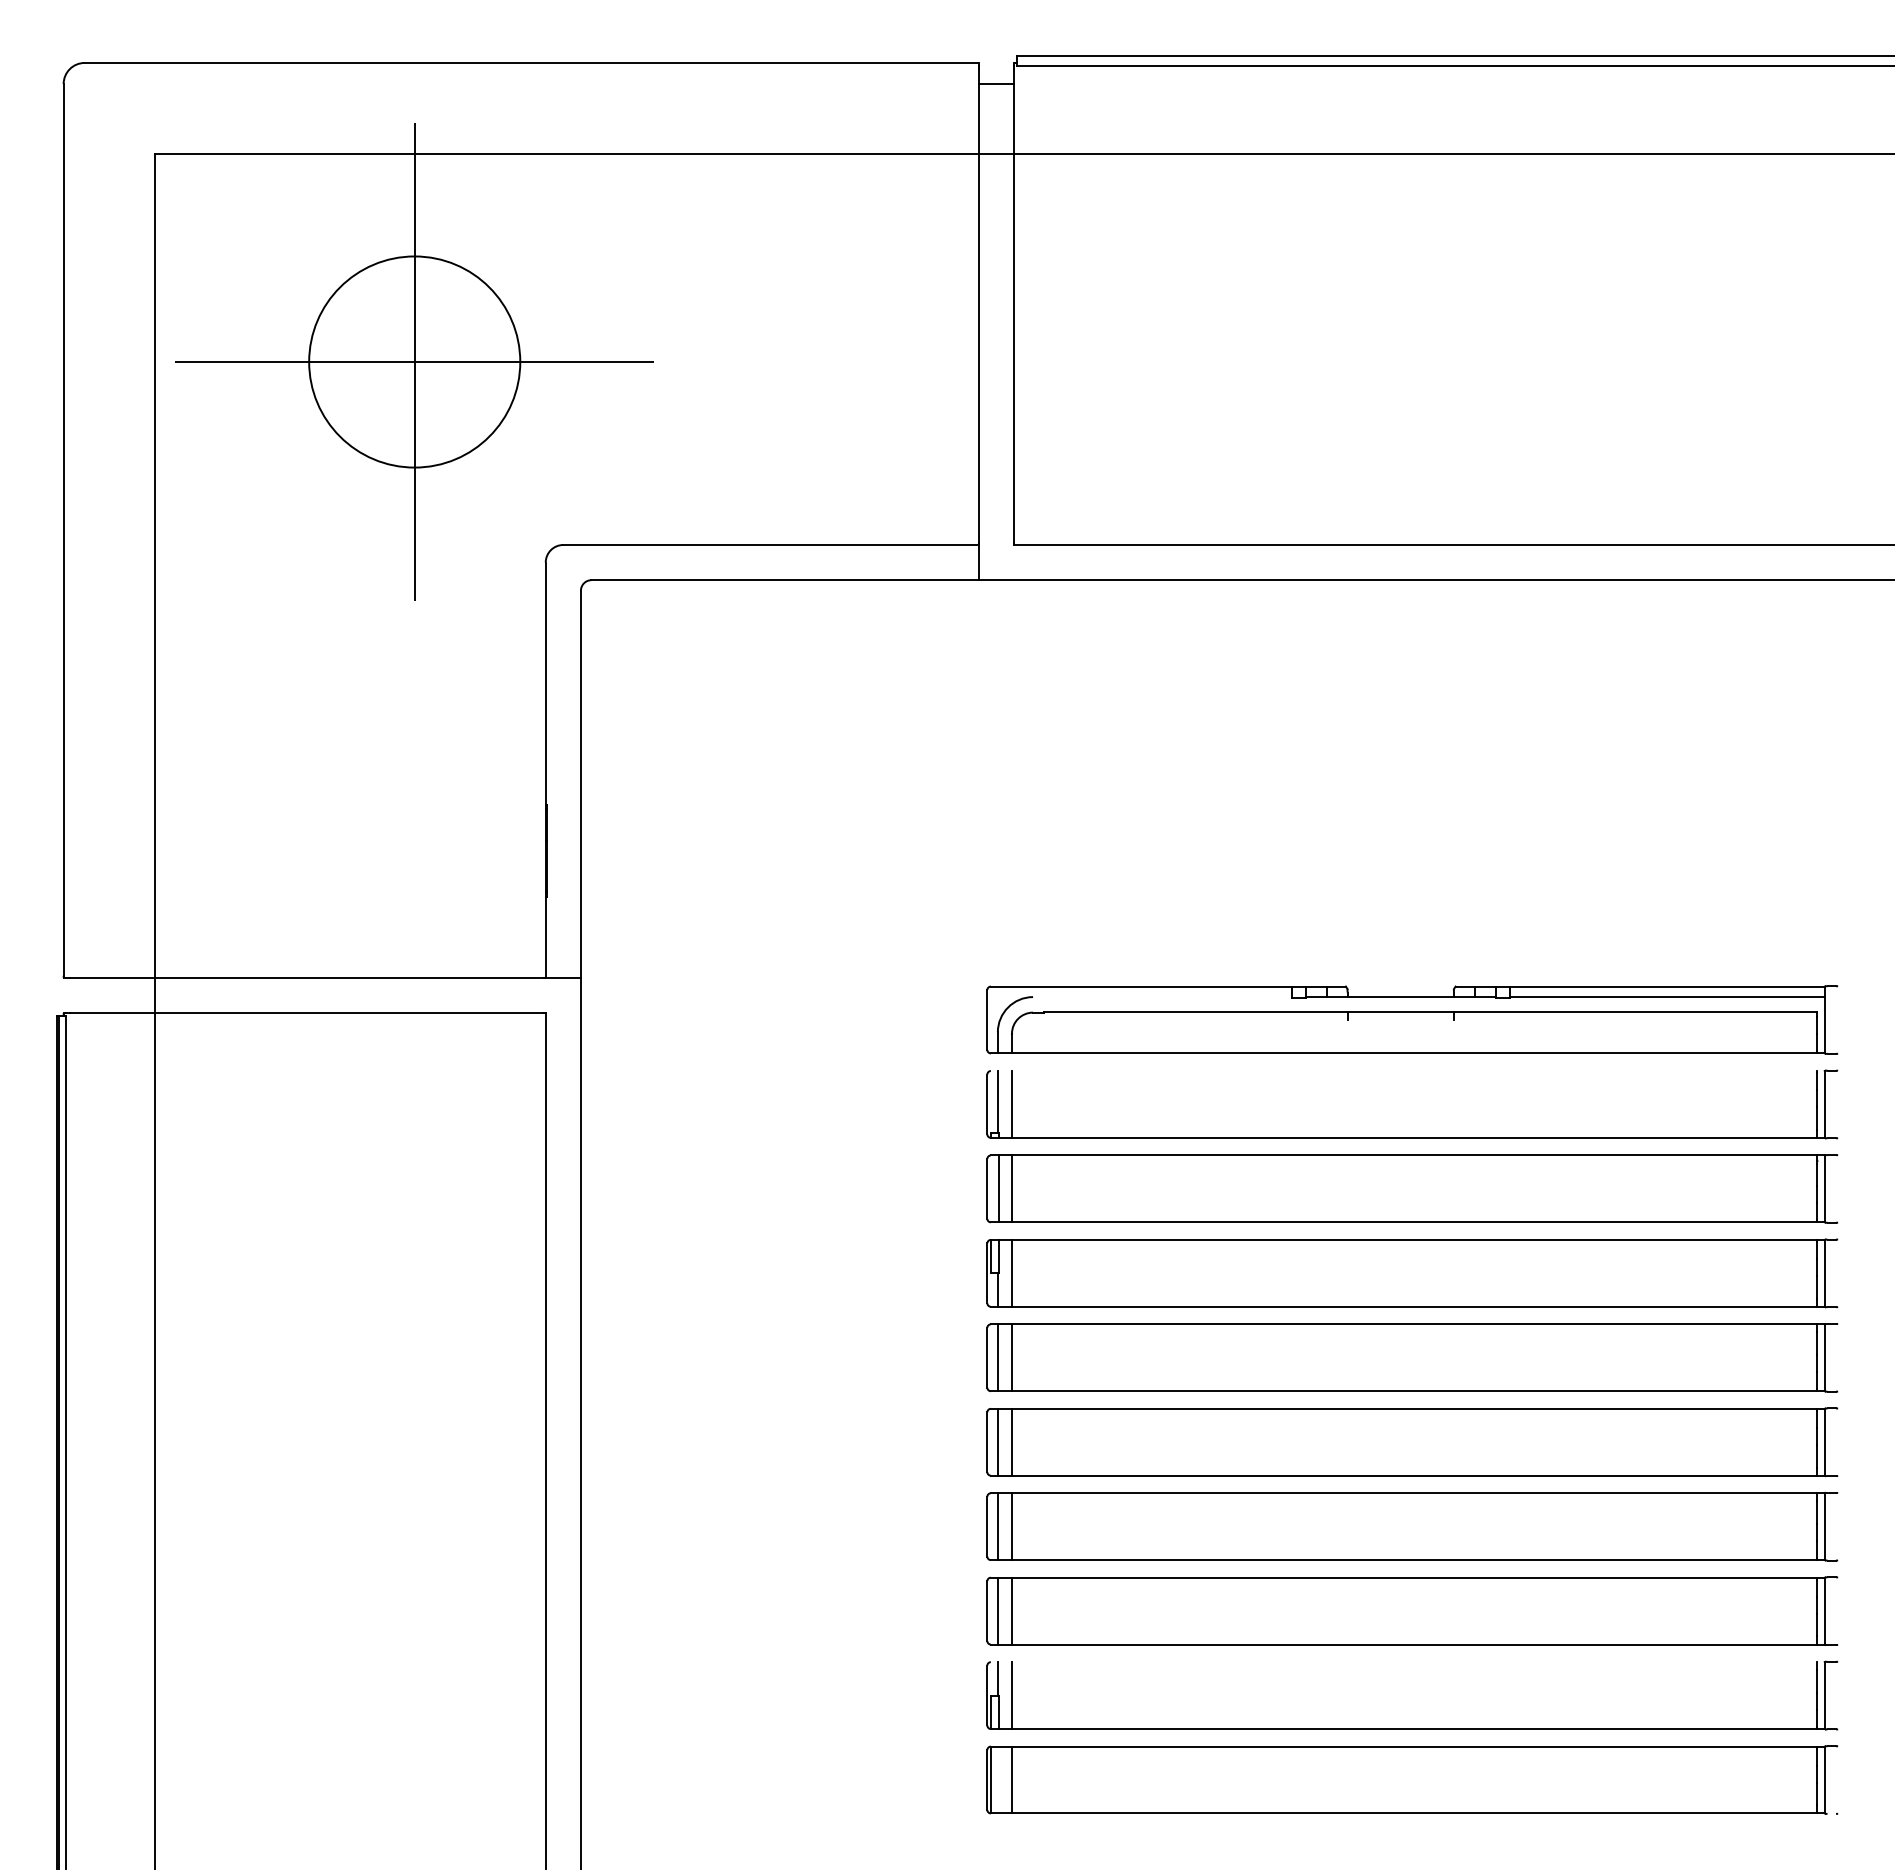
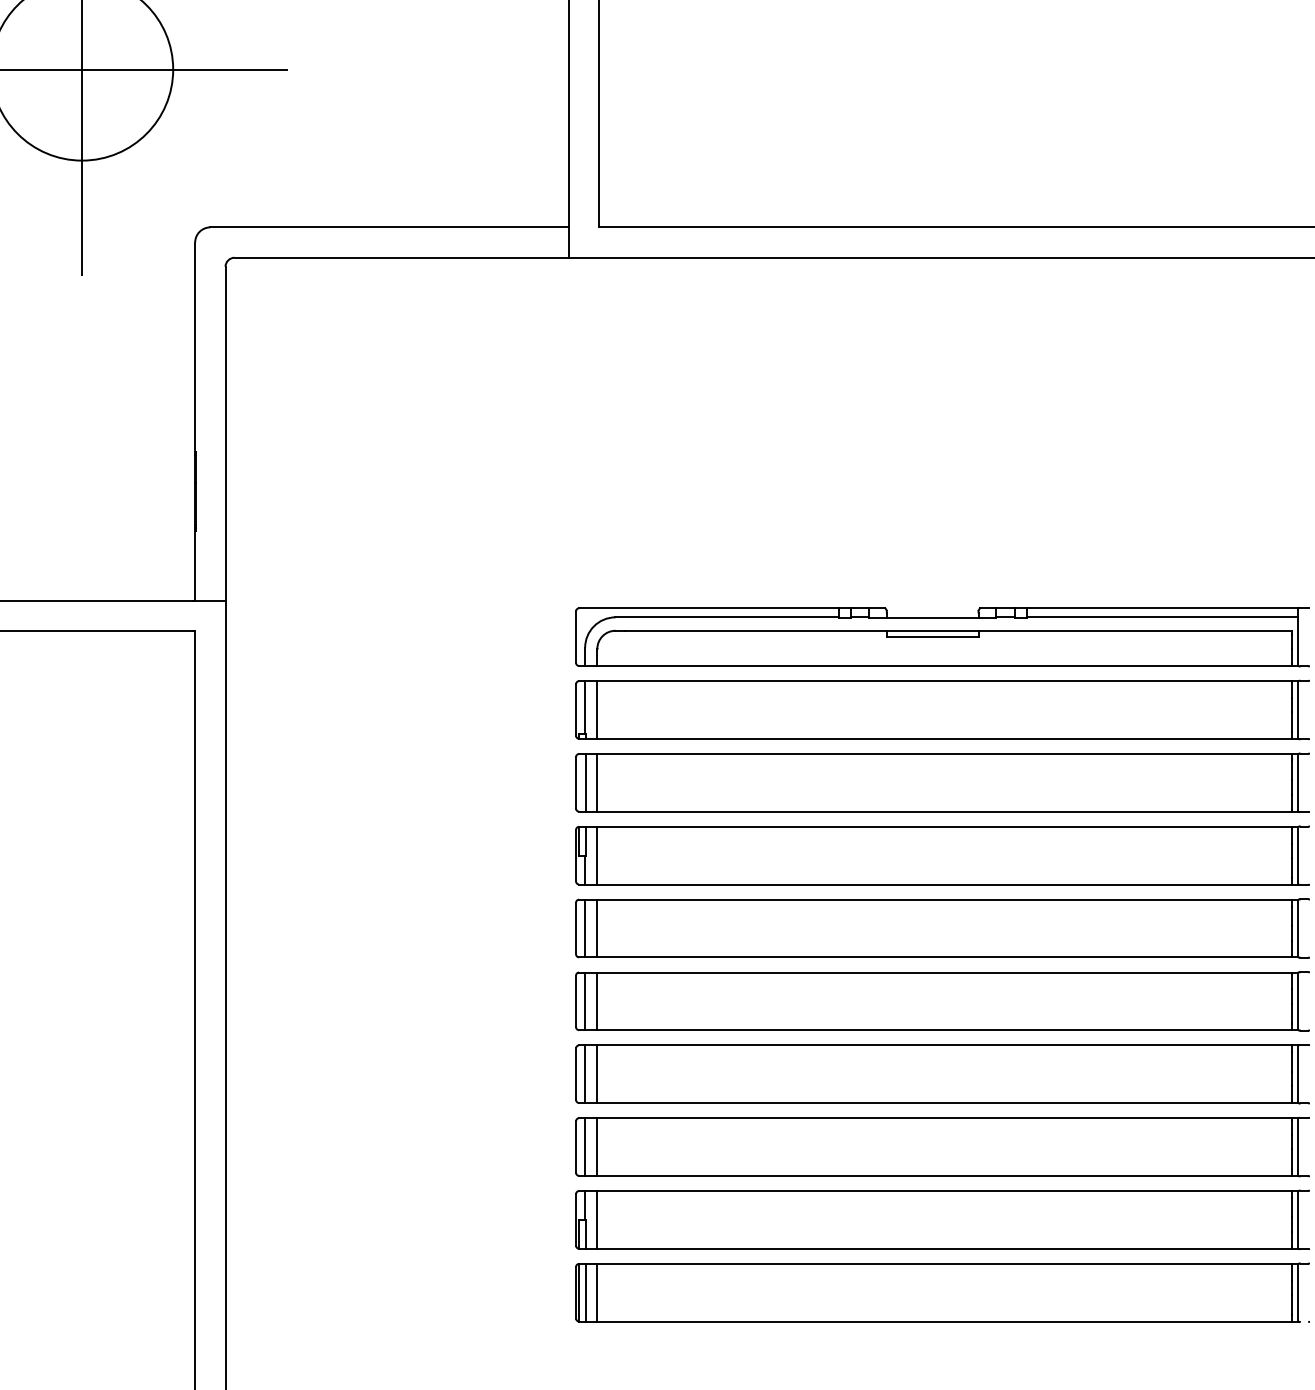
line: (1162, 997) -> (727, 617), added
line: (1400, 1020) -> (932, 637), added
line: (1407, 1071) -> (938, 681), added
line: (1407, 1662) -> (938, 1191), added
line: (998, 1779) -> (585, 1292), added

